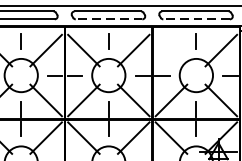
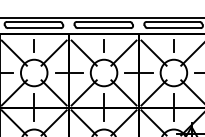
line: (109, 19) -> (104, 28), dashed -> solid
line: (197, 19) -> (174, 28), dashed -> solid
line: (170, 49) -> (153, 52), added

